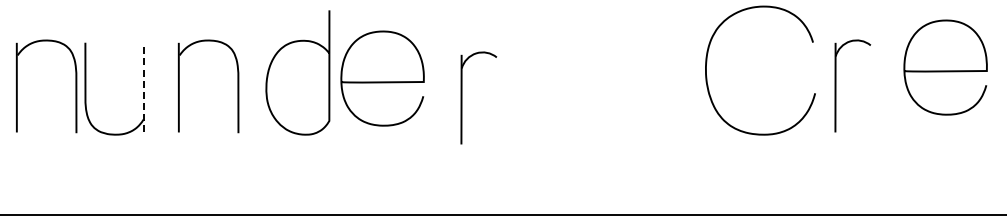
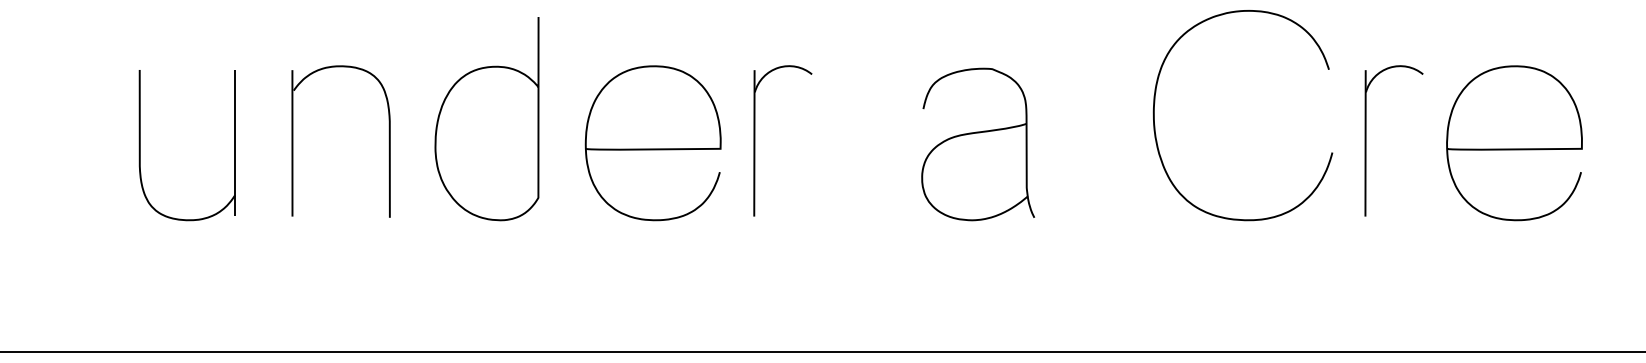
curve: (945, 70) -> (1514, 147), moved
curve: (382, 81) -> (653, 147), moved
part: (17, 86) -> (28, 141), removed
line: (143, 87) -> (234, 143), dashed -> solid
part: (598, 88) -> (978, 144), added
part: (462, 97) -> (755, 139), moved

